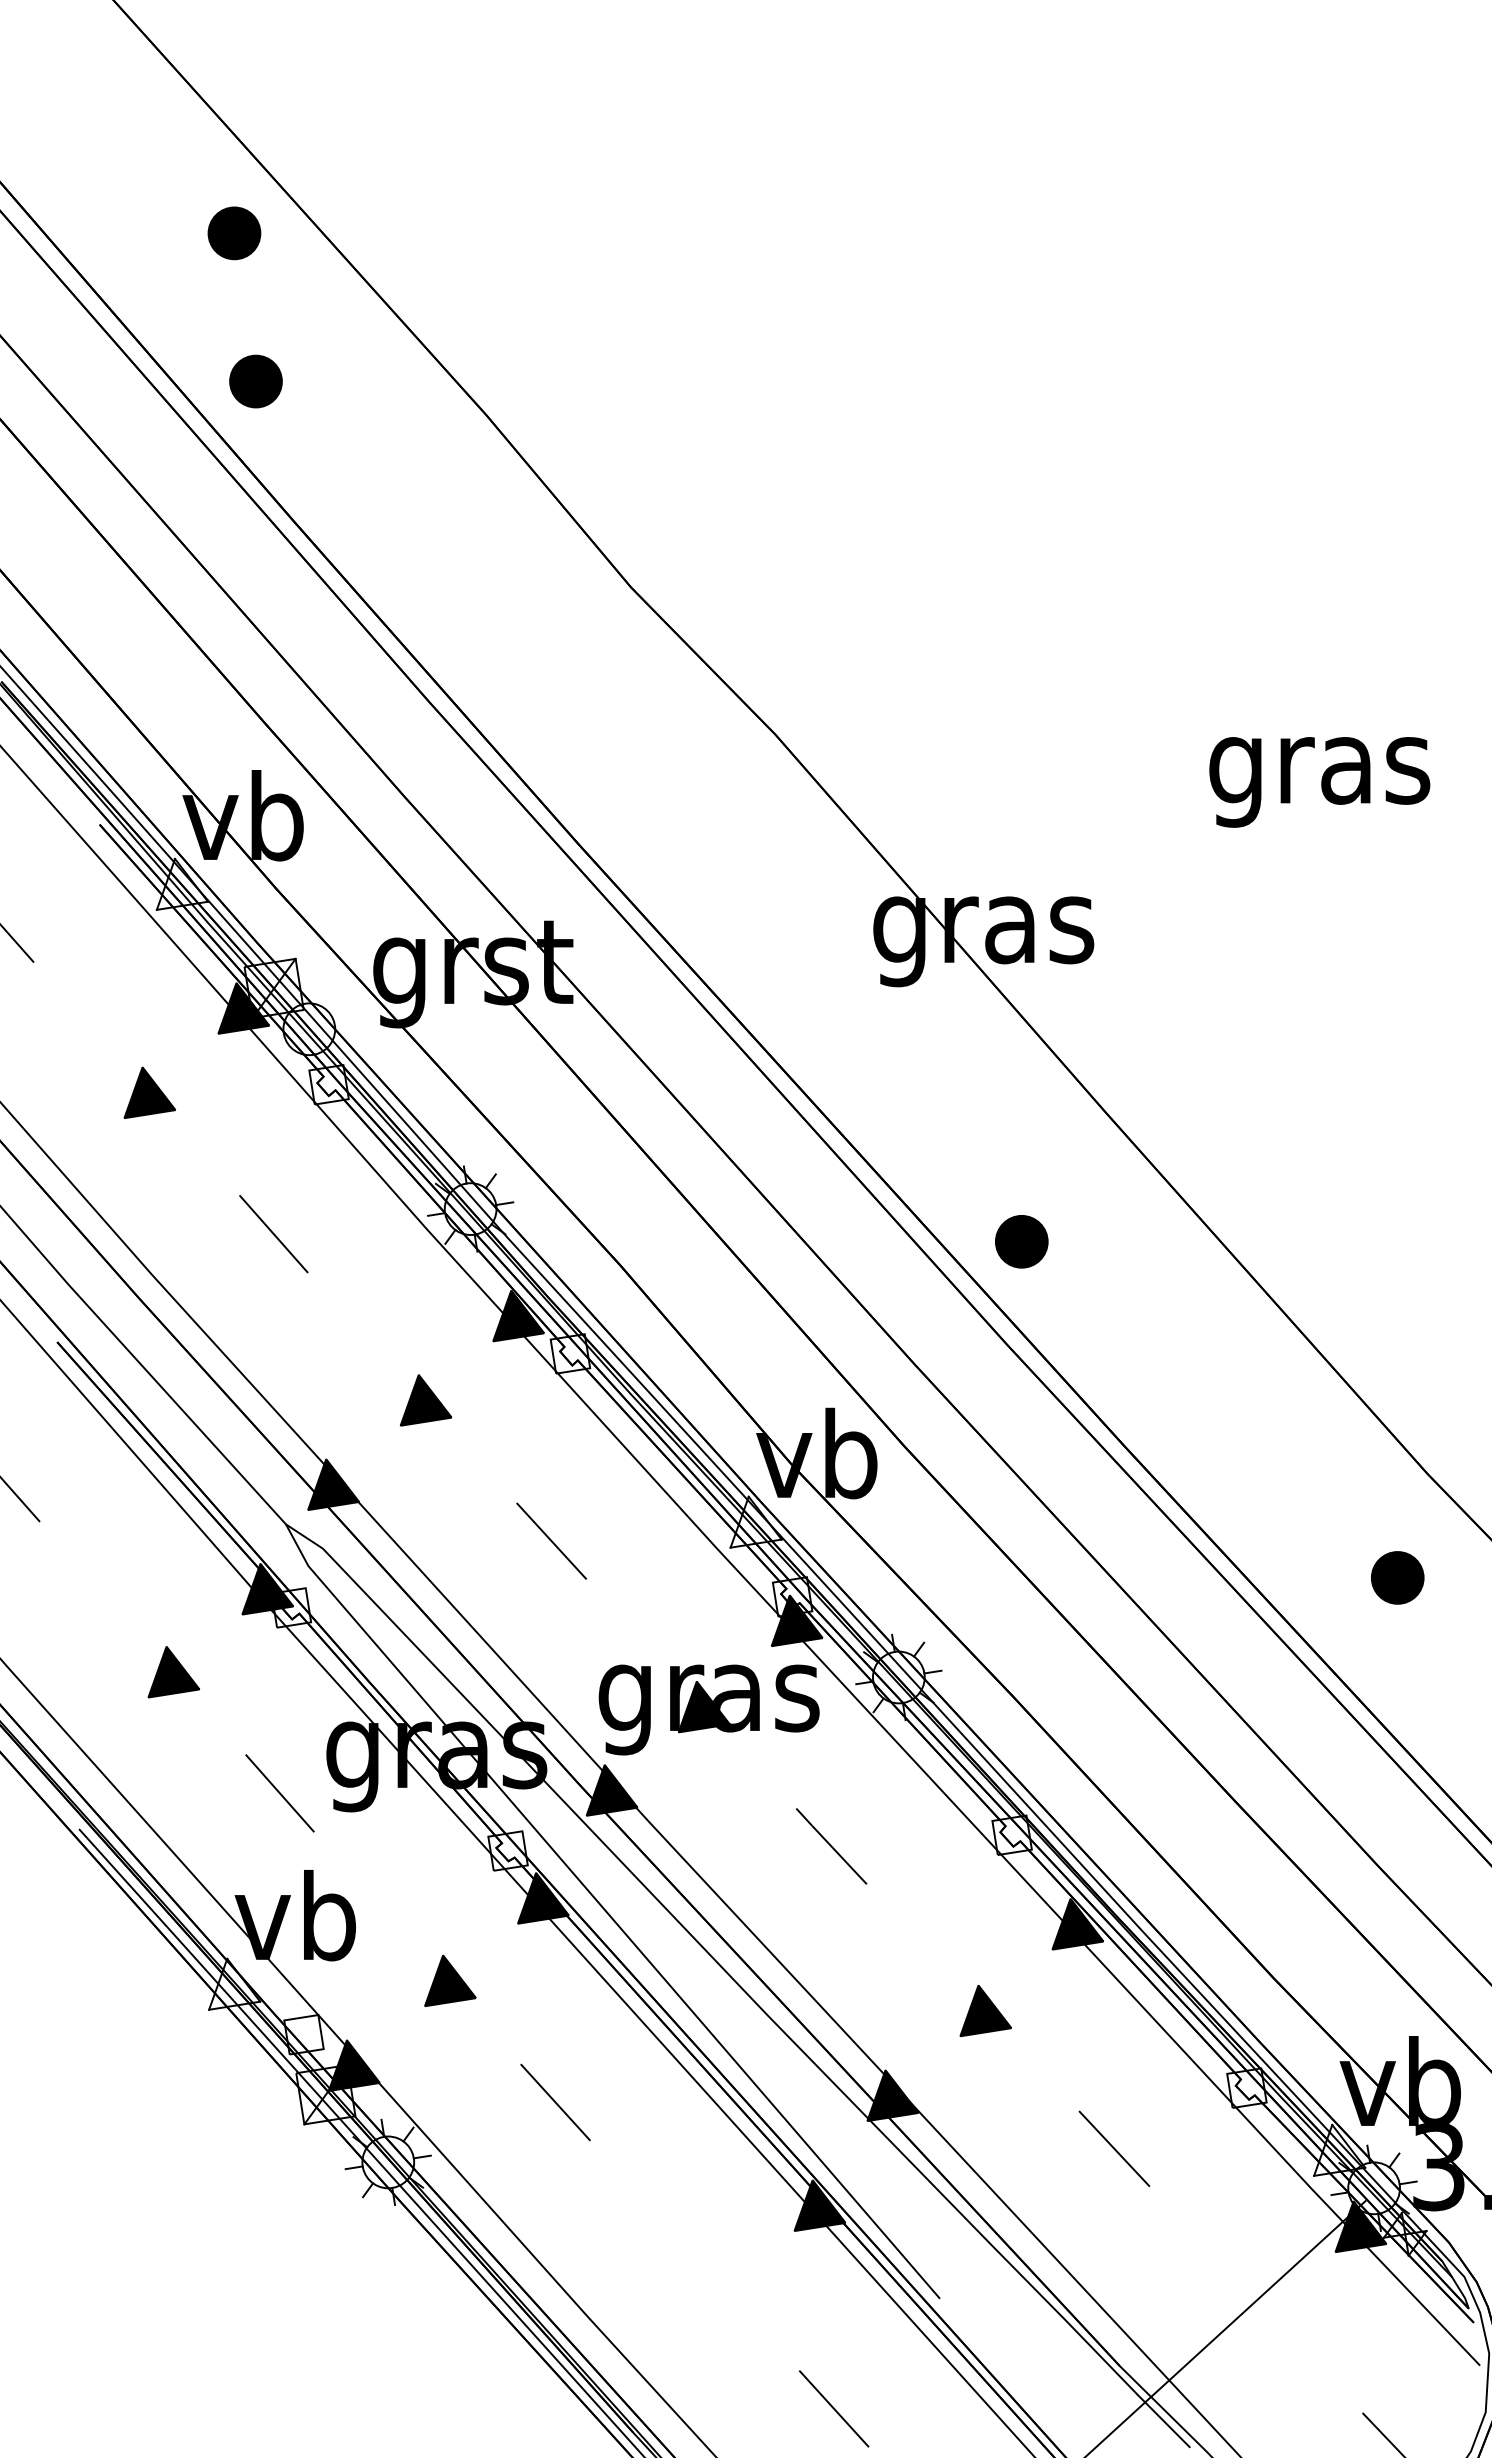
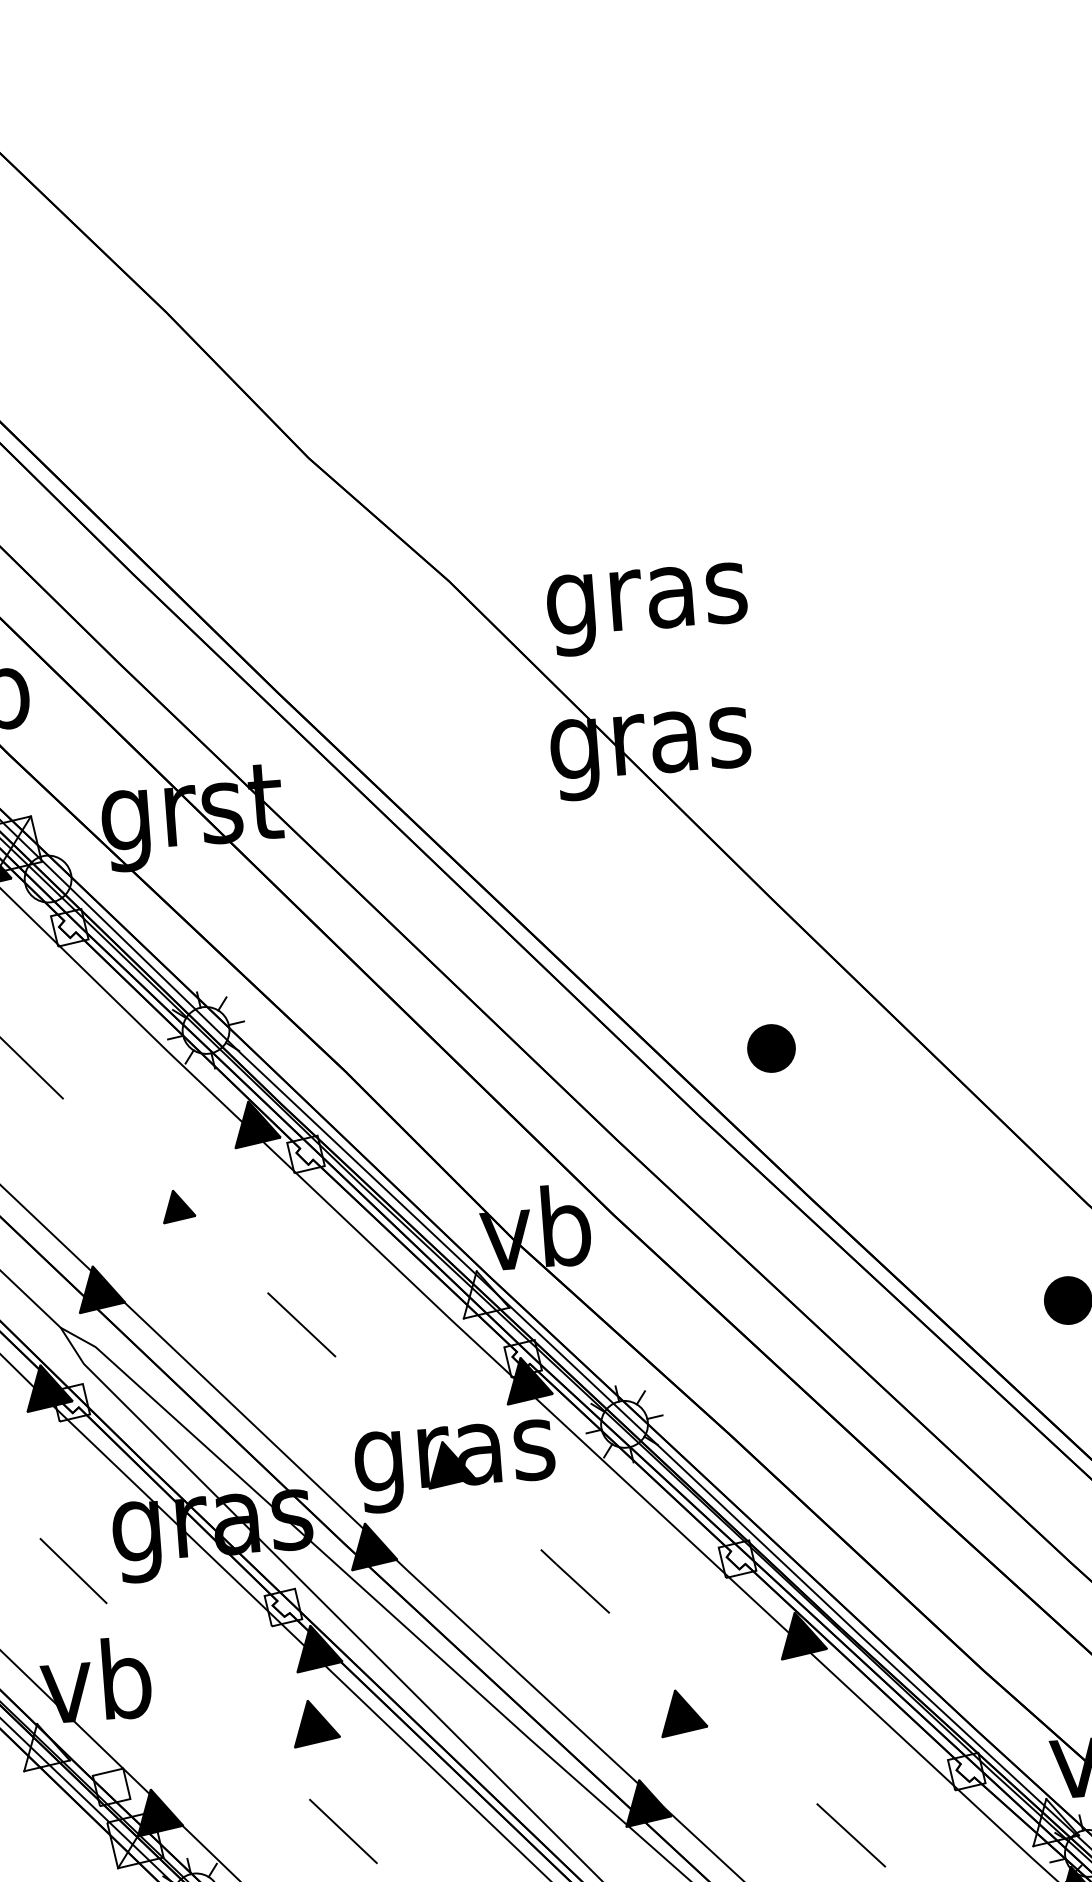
text: (1319, 782) -> (647, 609), moved
part: (1021, 1241) -> (771, 1048), moved
part: (425, 1400) -> (178, 1206), size x0.7
part: (450, 1980) -> (316, 1722), moved
part: (985, 2011) -> (683, 1713), moved

